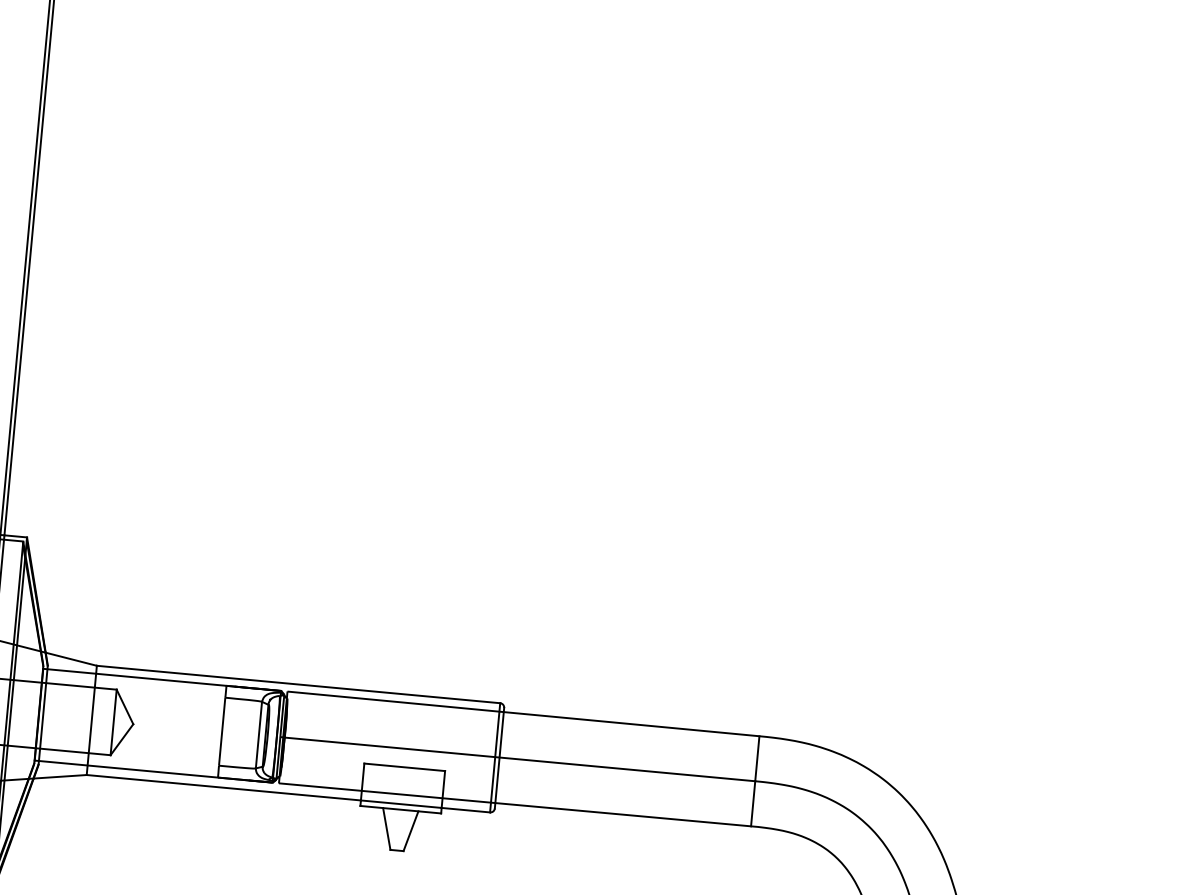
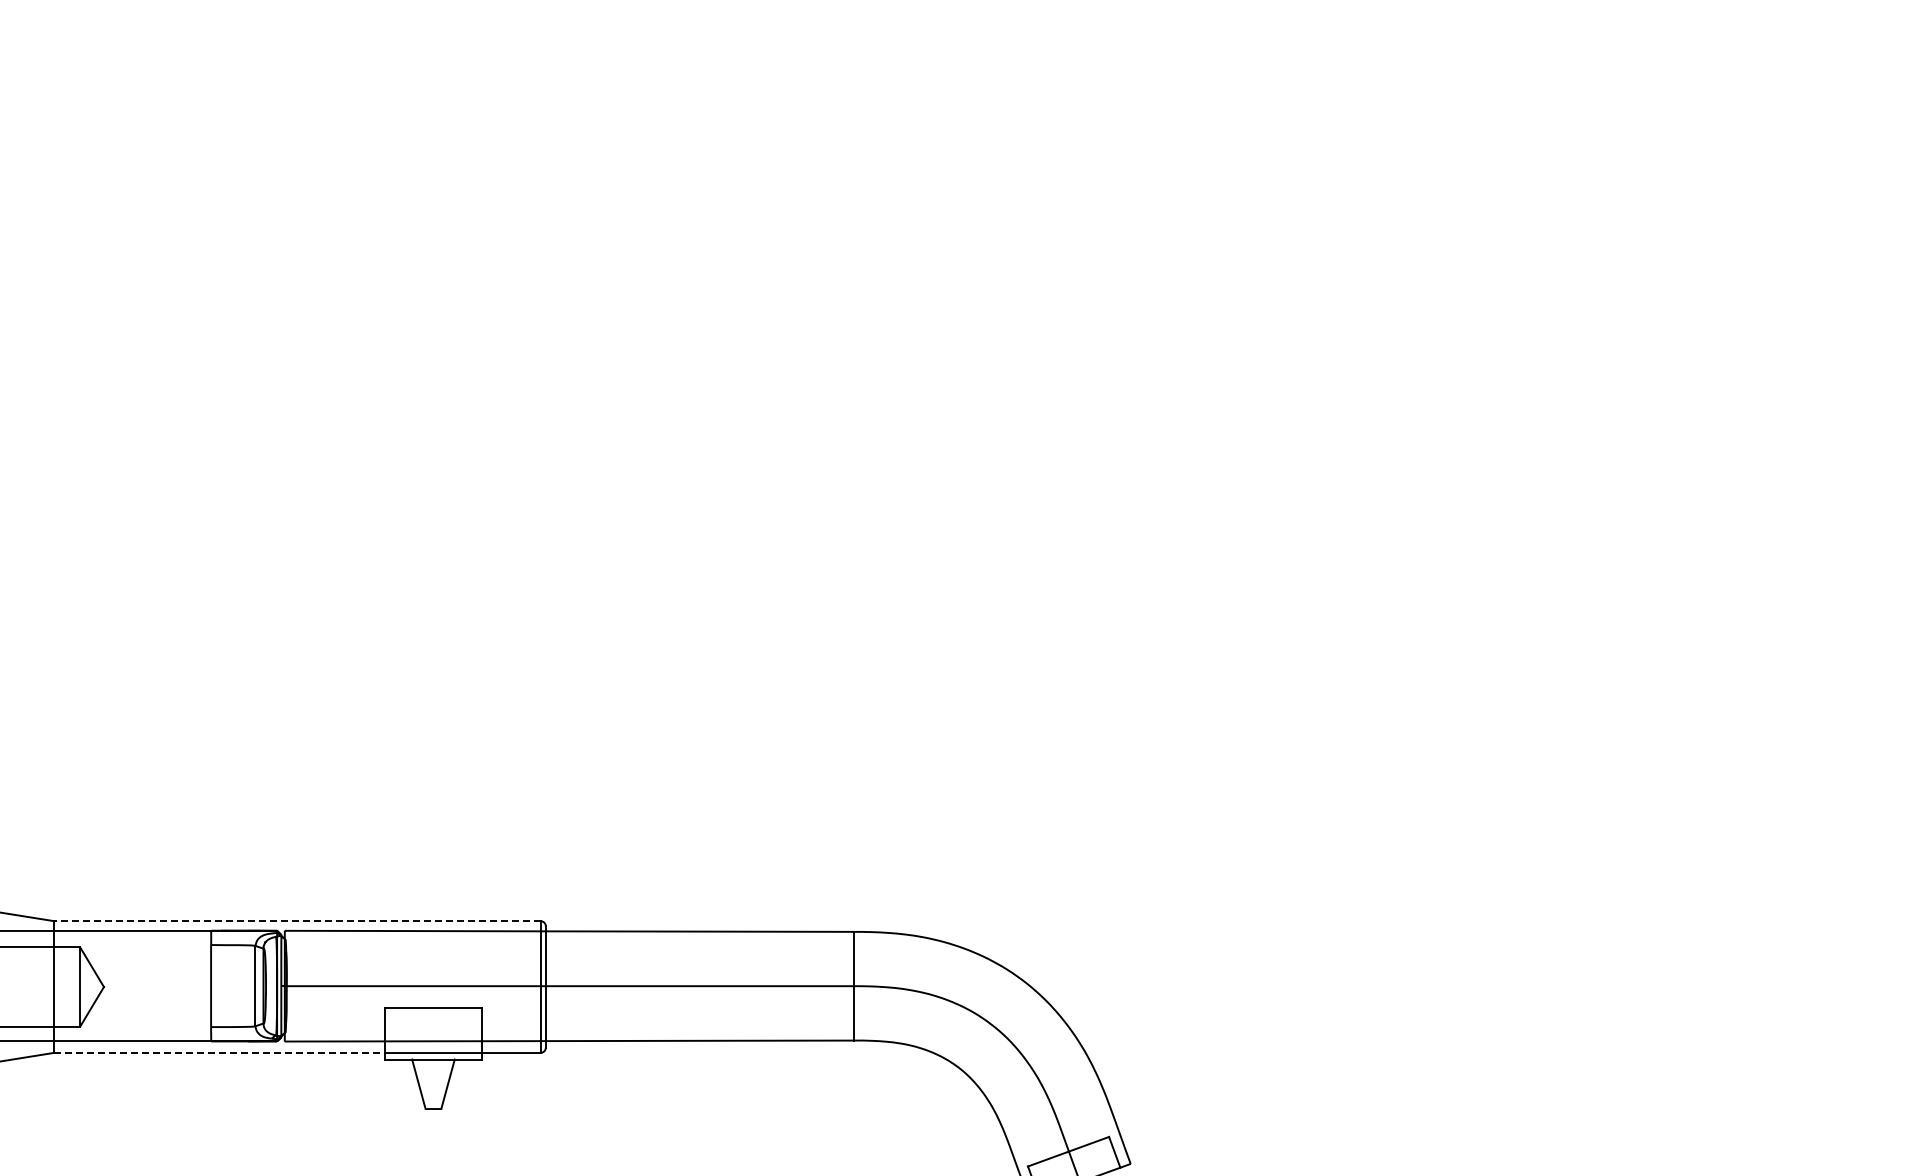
line: (297, 684) -> (296, 921), solid -> dashed
line: (224, 787) -> (219, 1052), solid -> dashed

